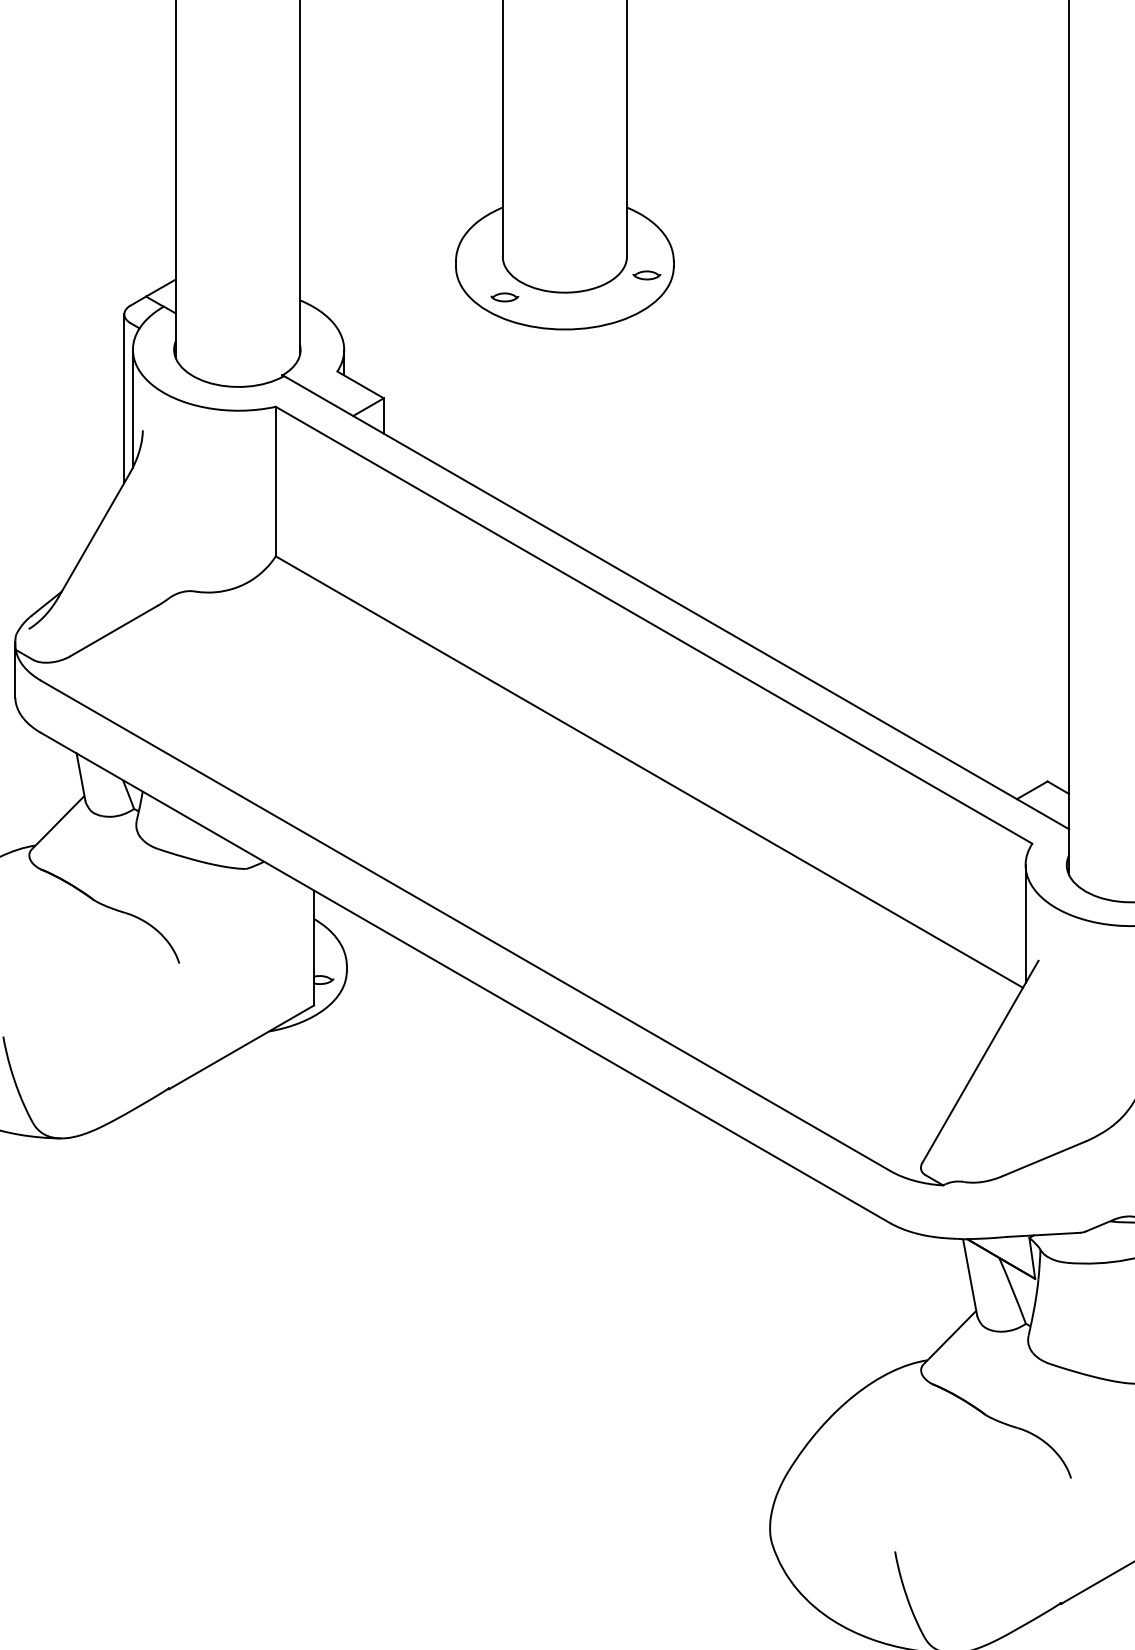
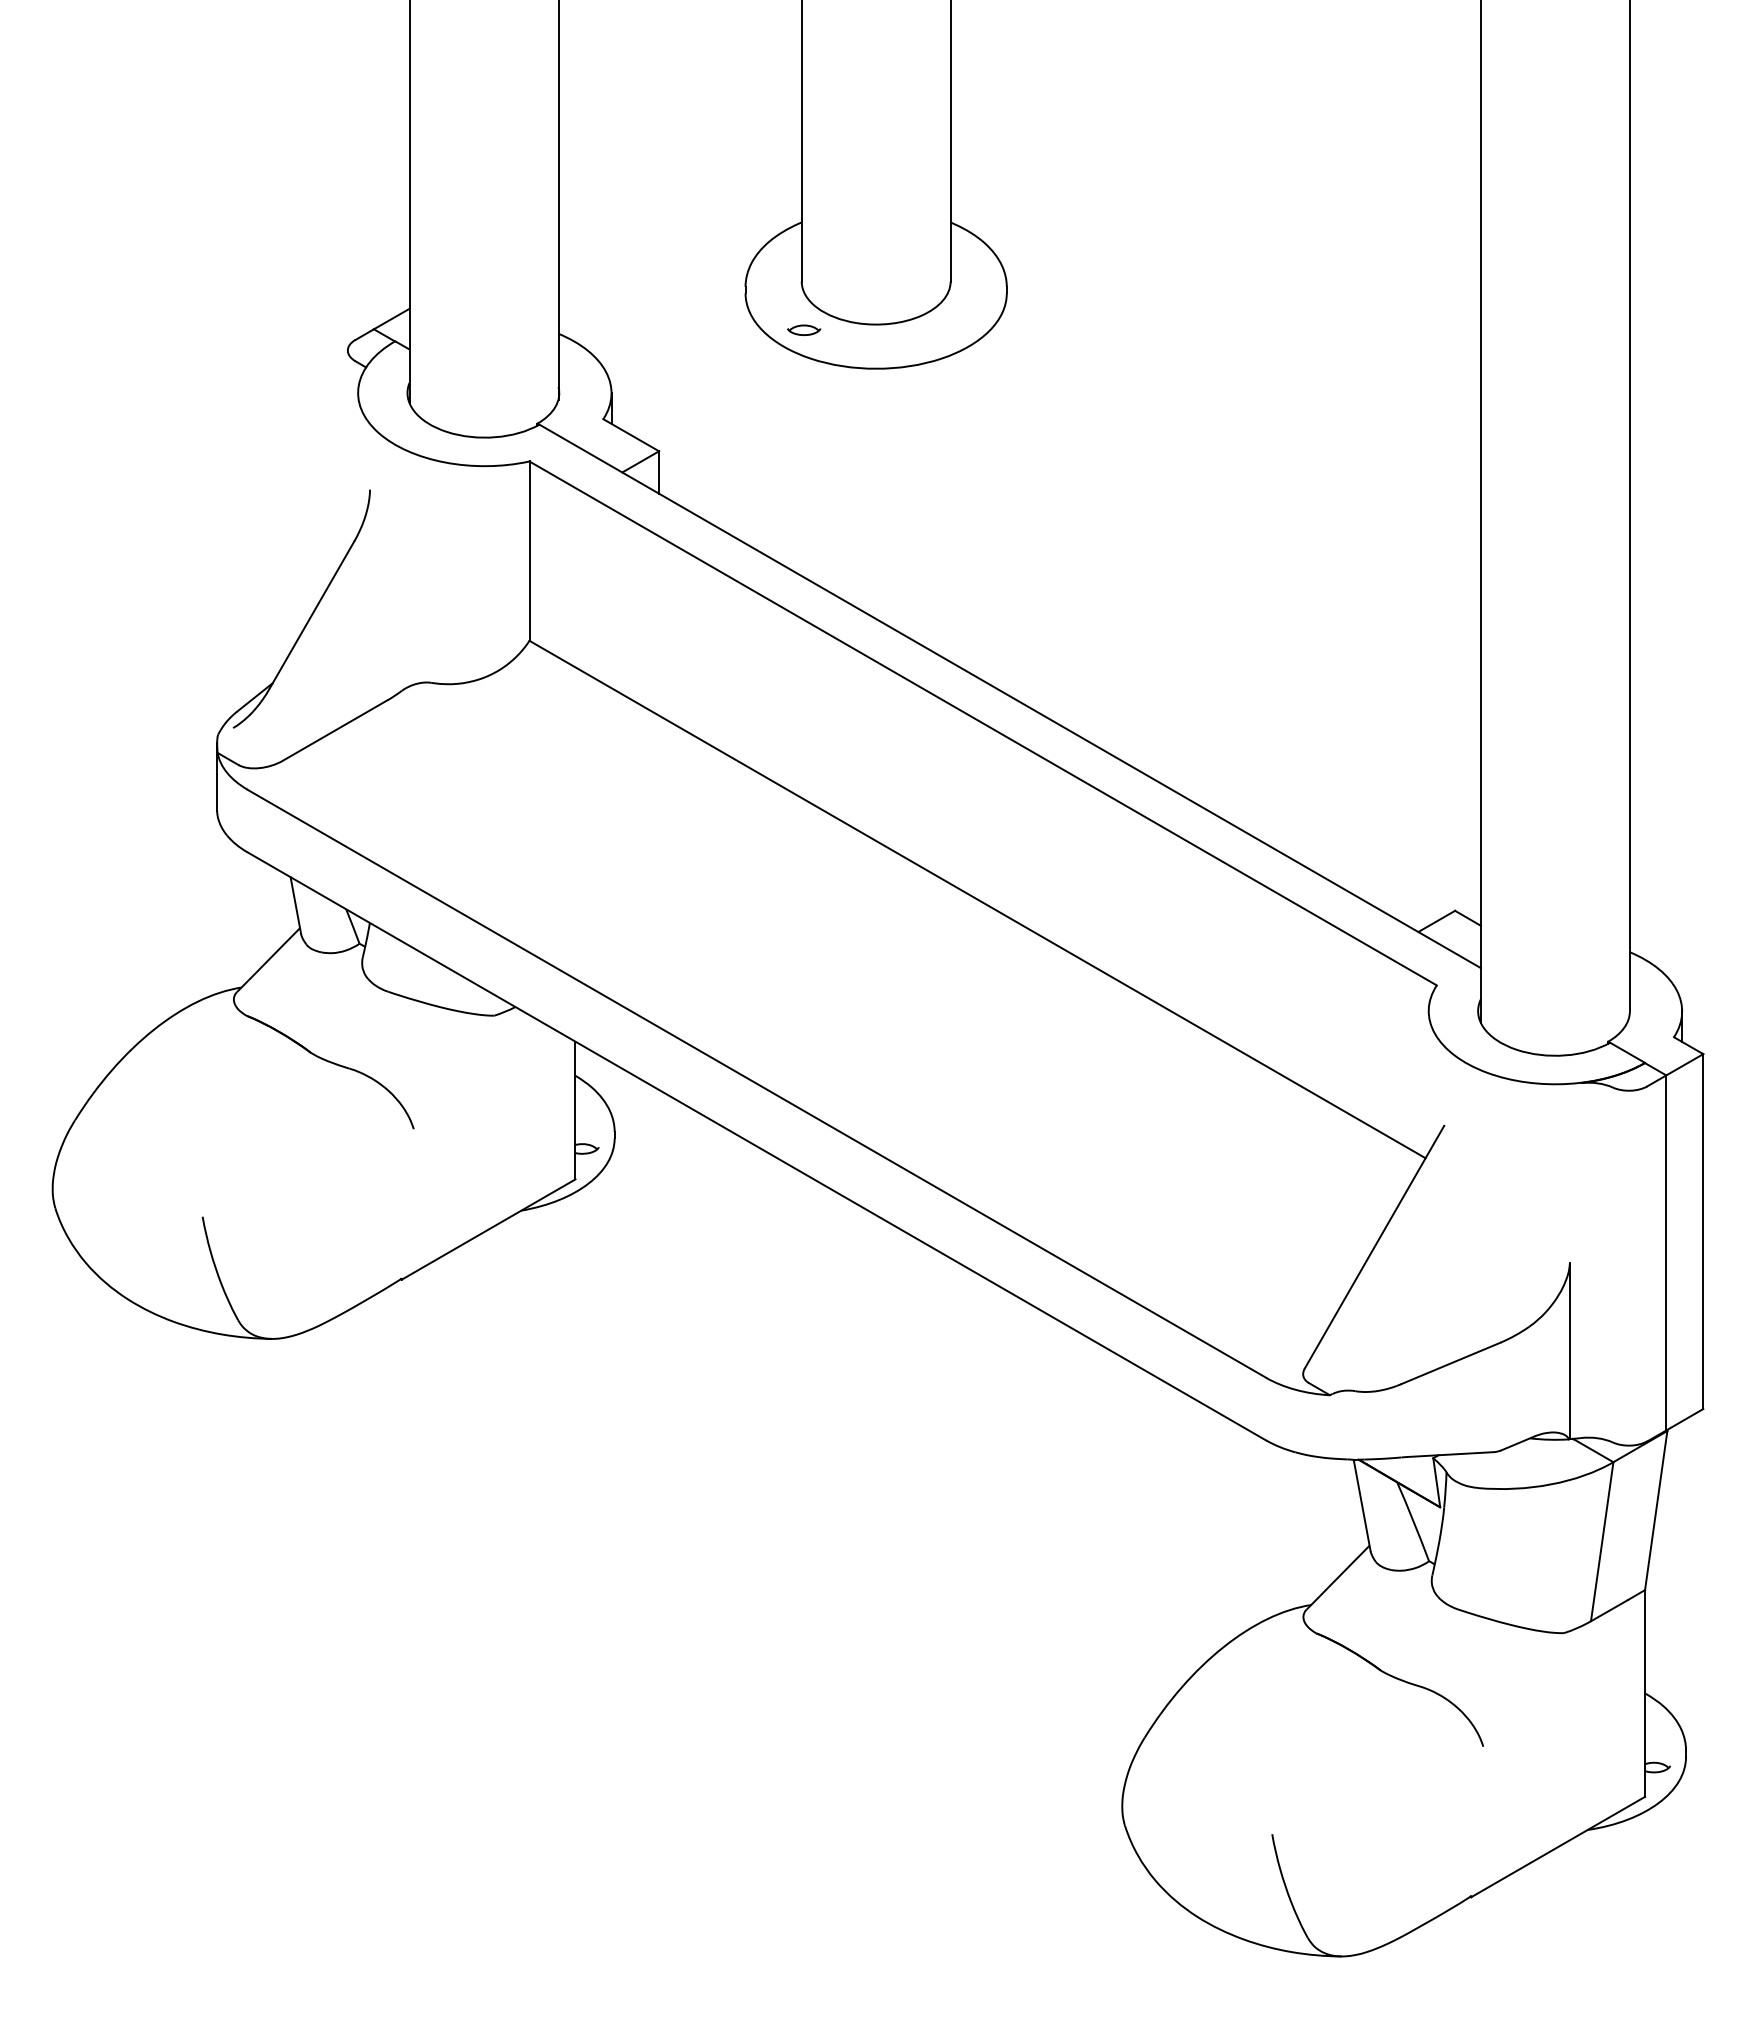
part: (646, 275) -> (974, 303), removed
line: (124, 398) -> (347, 451), removed
line: (133, 408) -> (358, 463), removed
line: (1025, 923) -> (1428, 1081), removed

